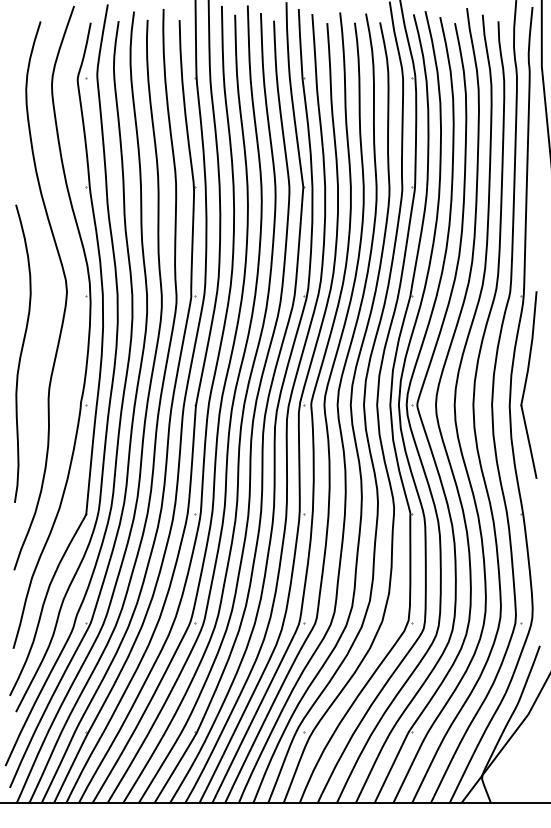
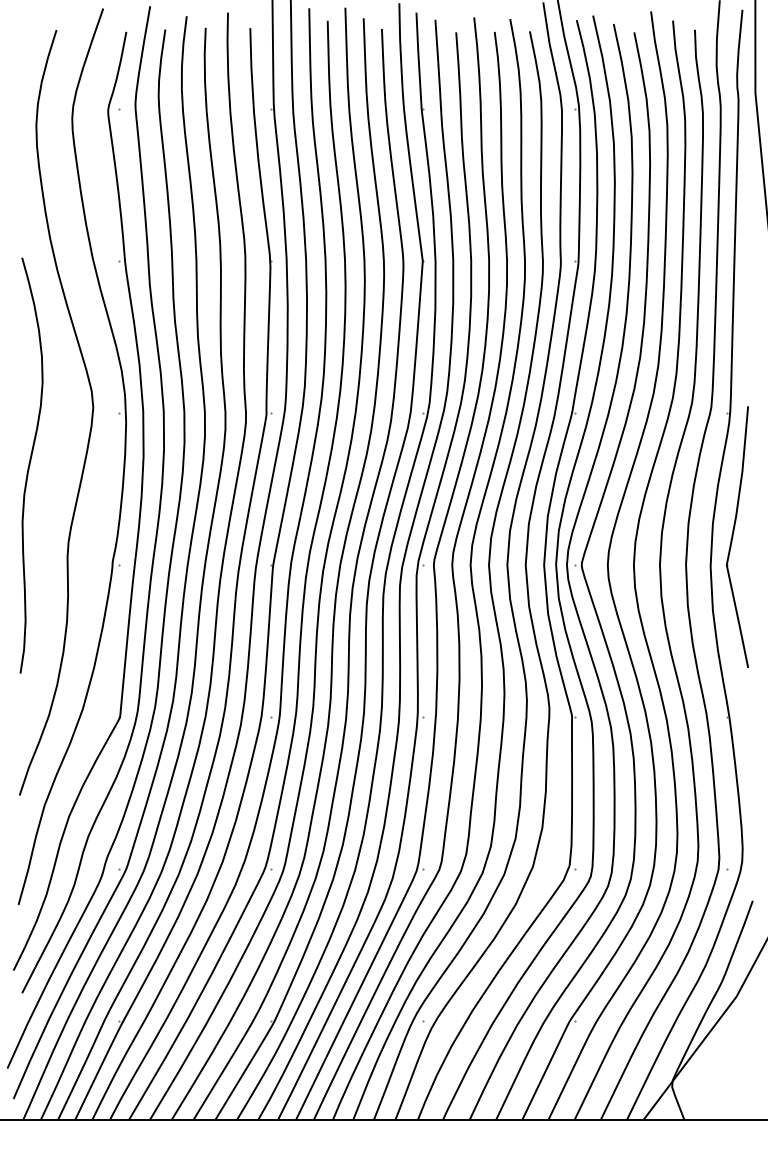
curve: (22, 353) -> (31, 465), moved

